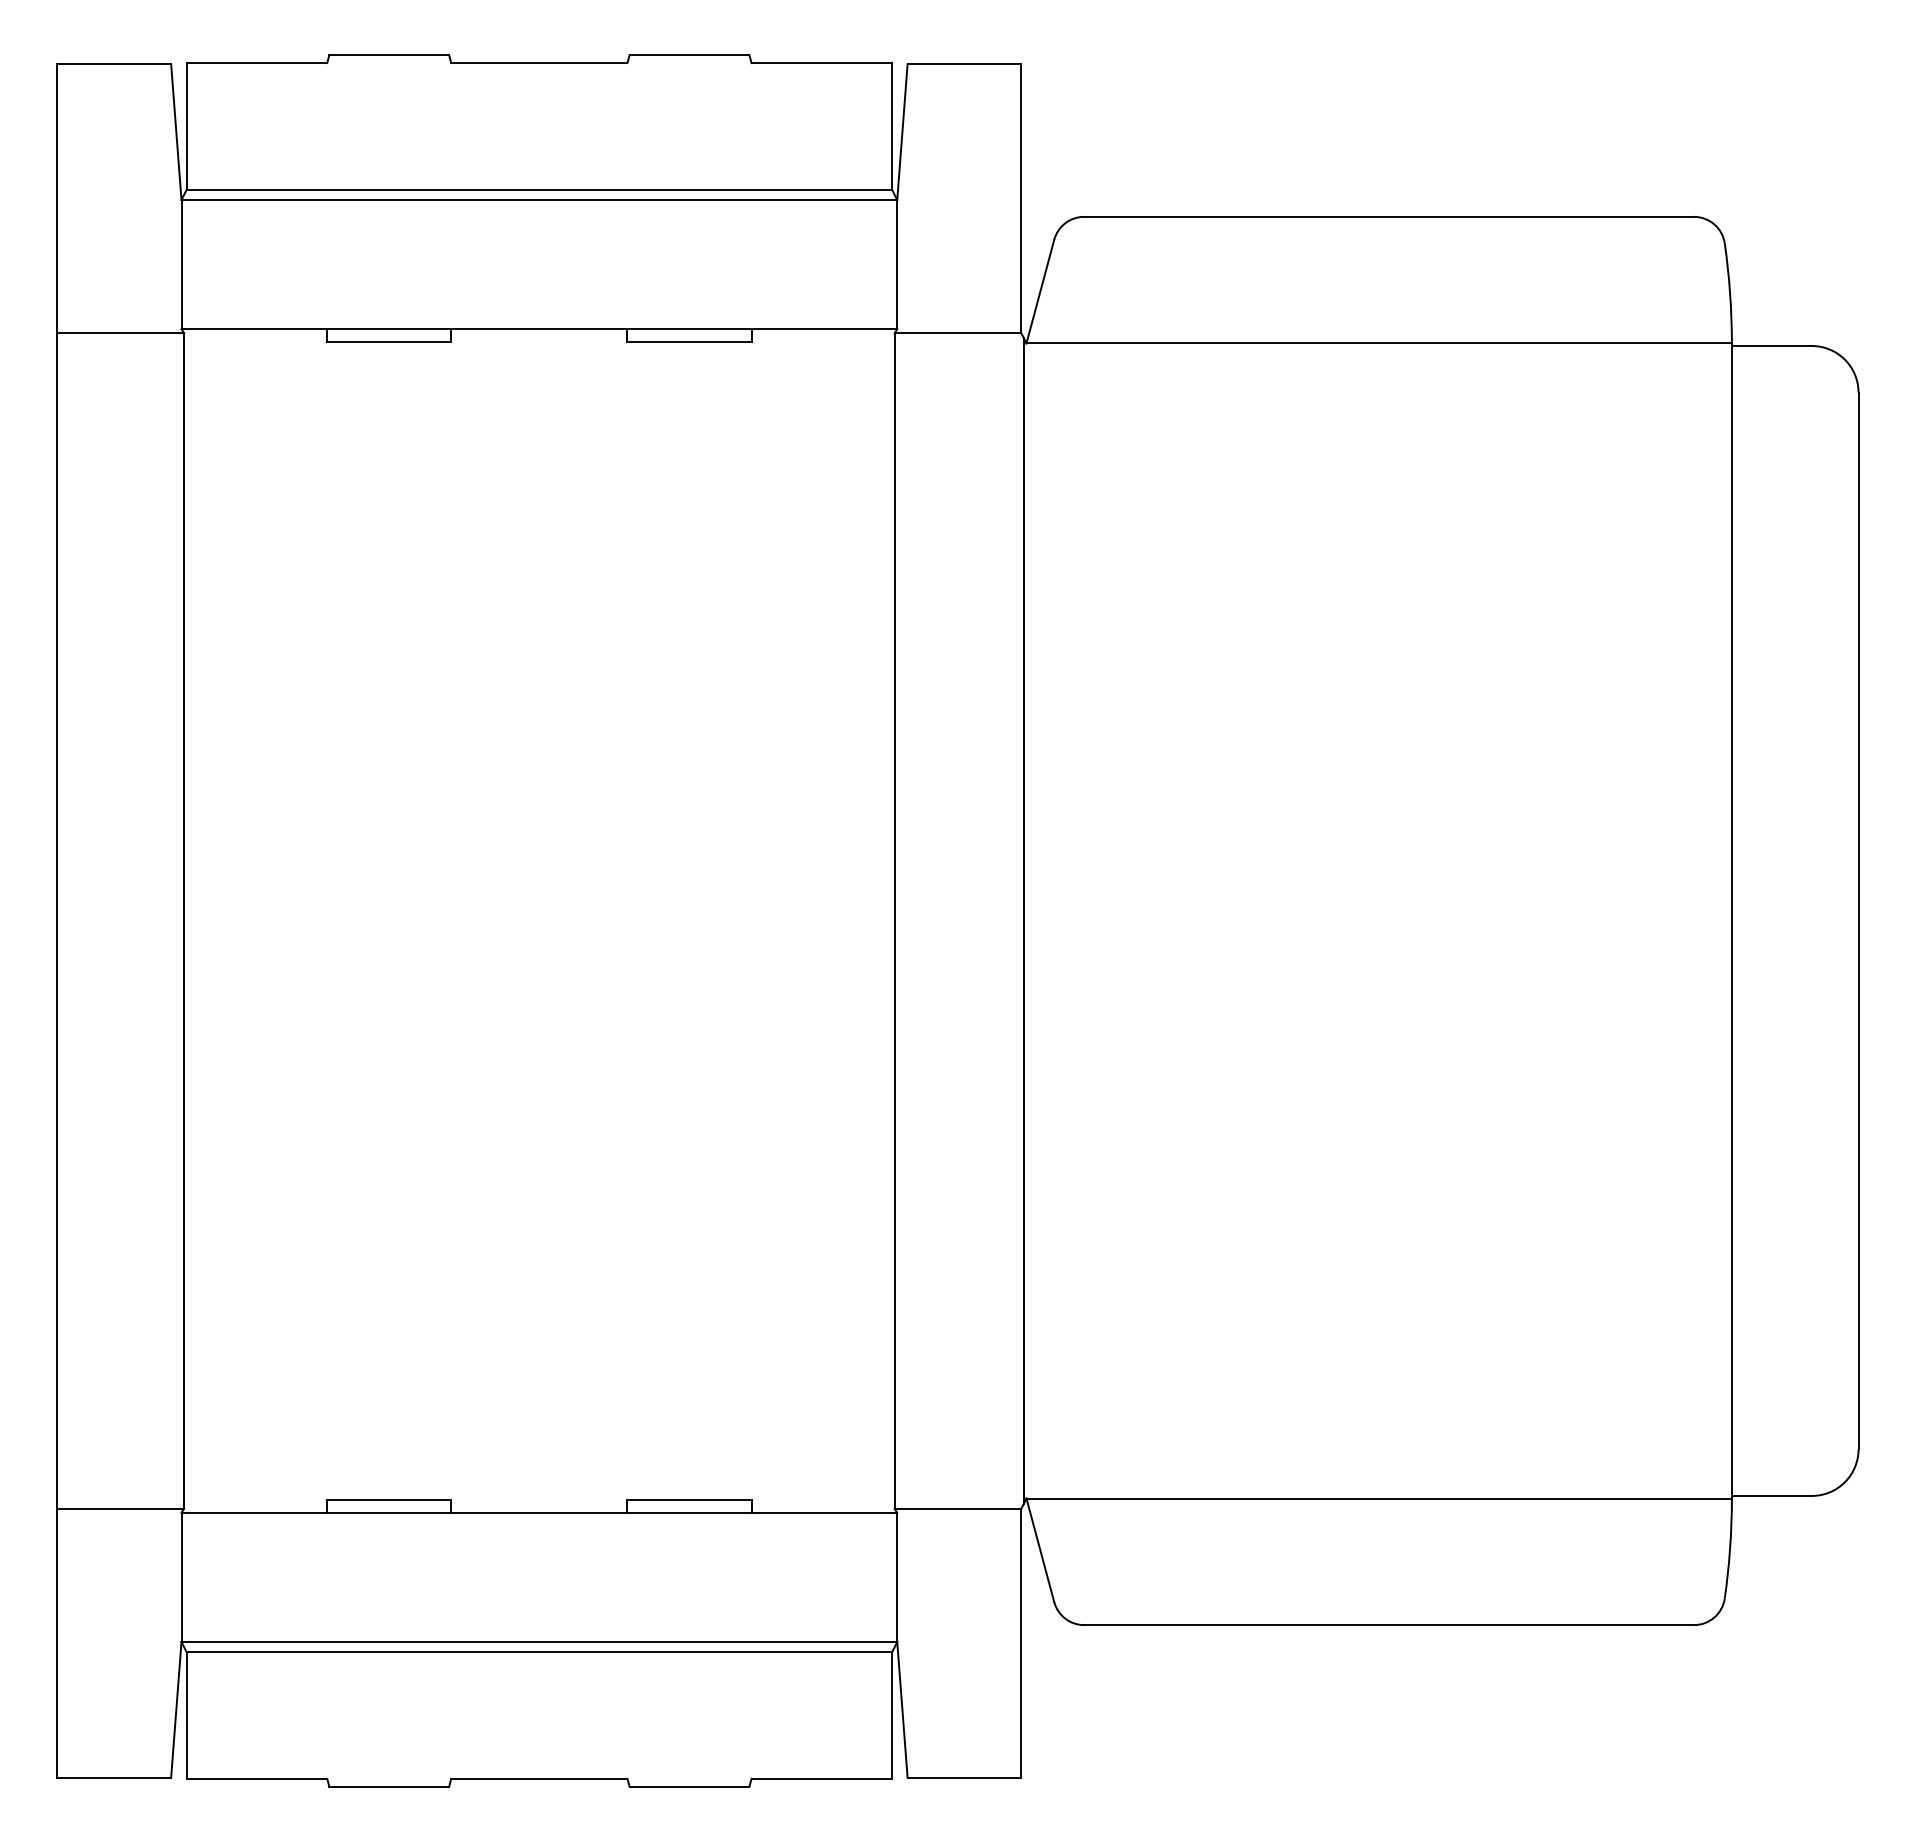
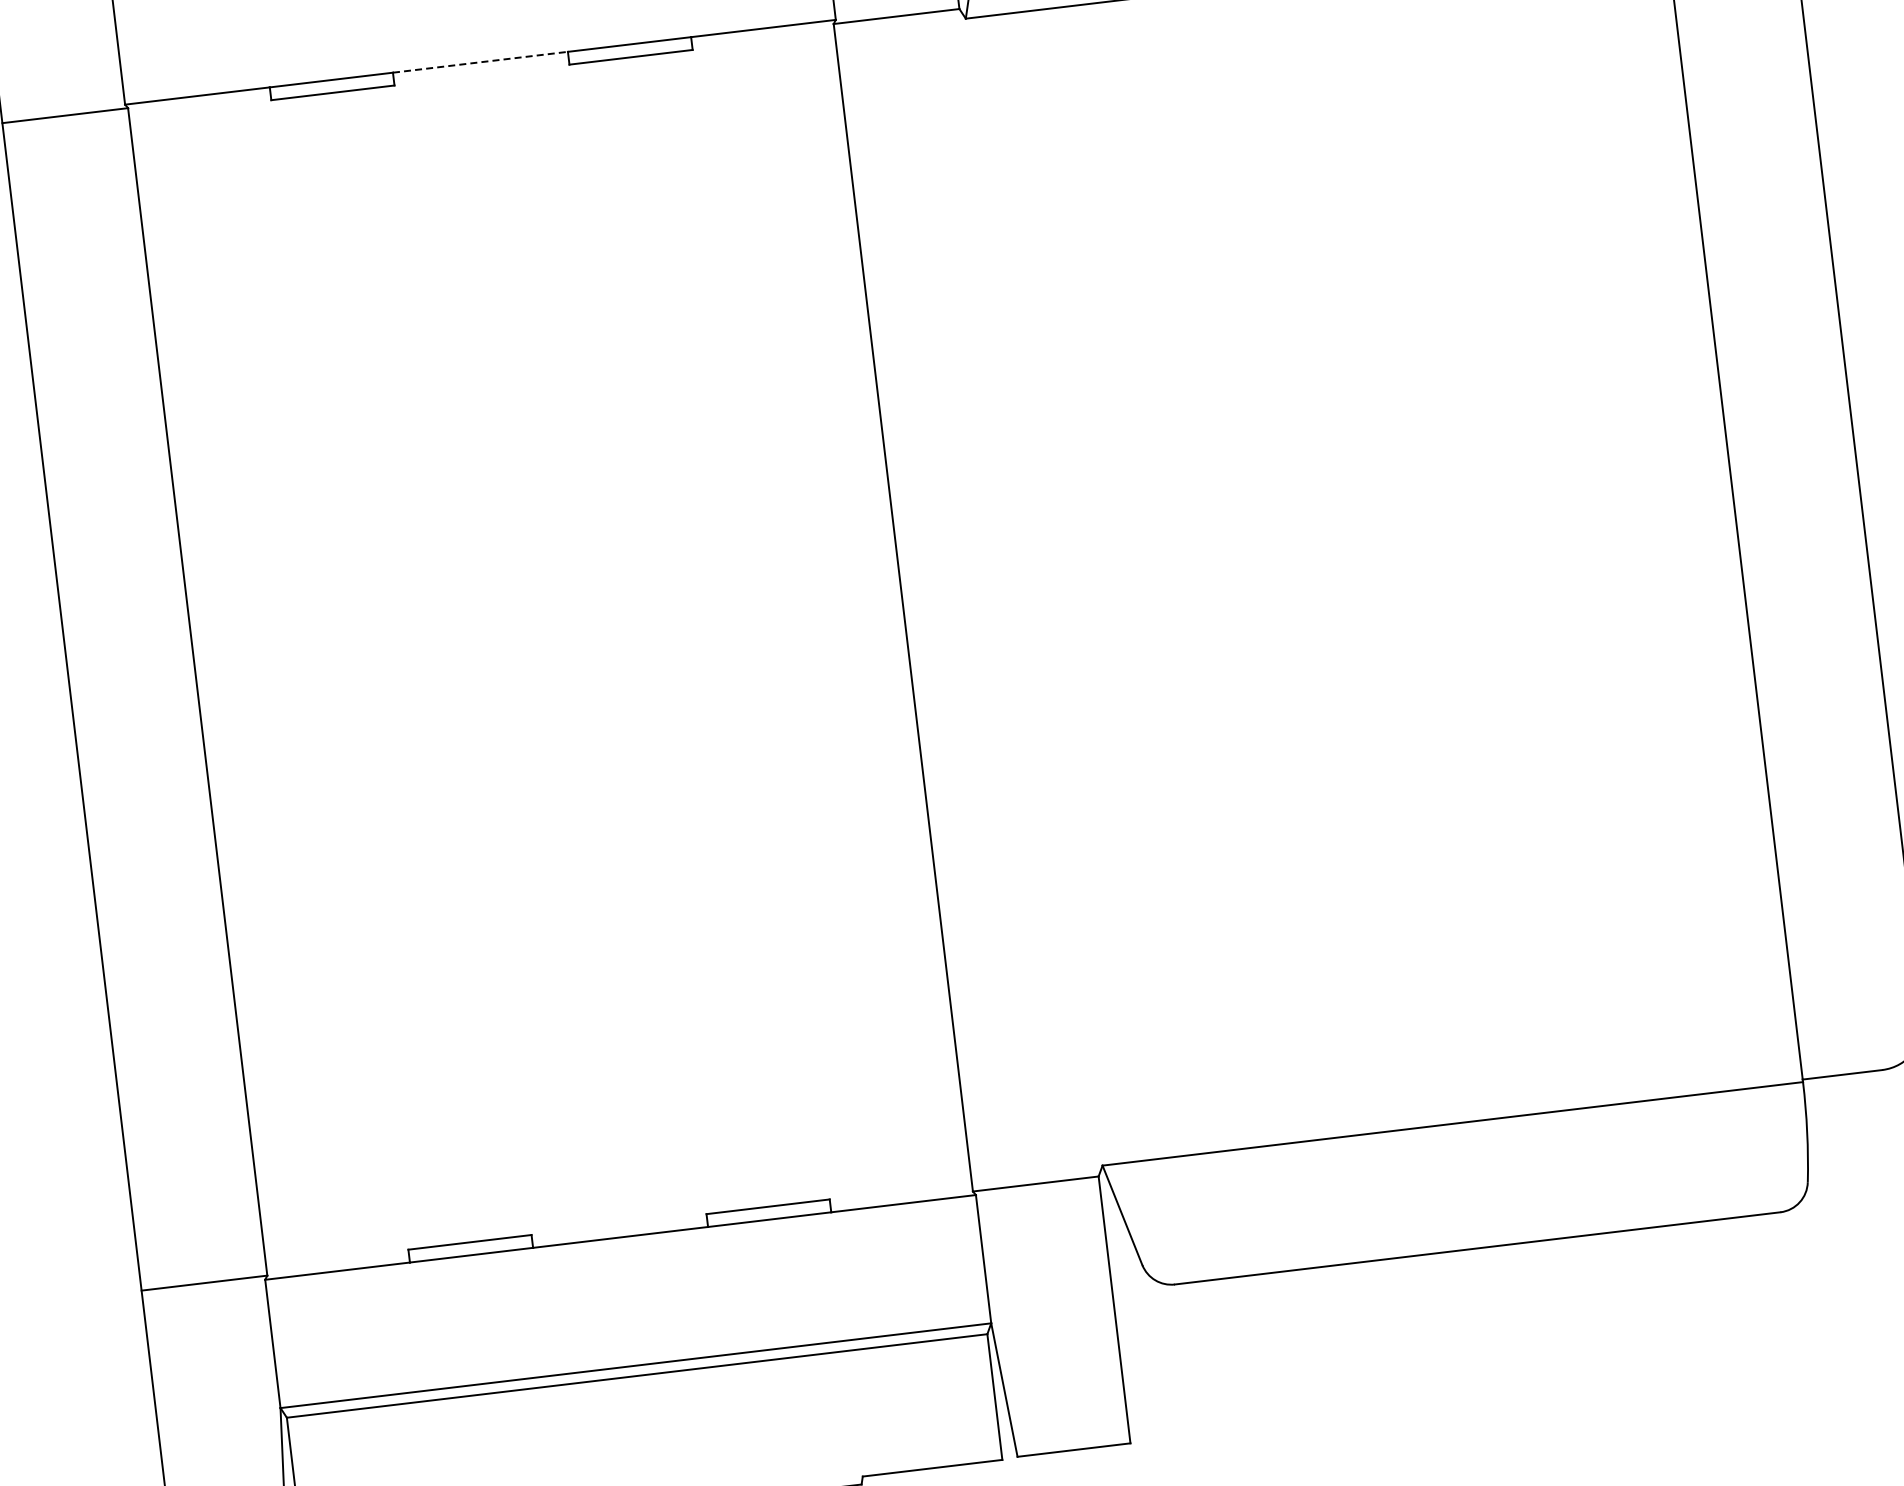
line: (539, 329) -> (480, 62), solid -> dashed
line: (1023, 920) -> (1031, 592), removed

